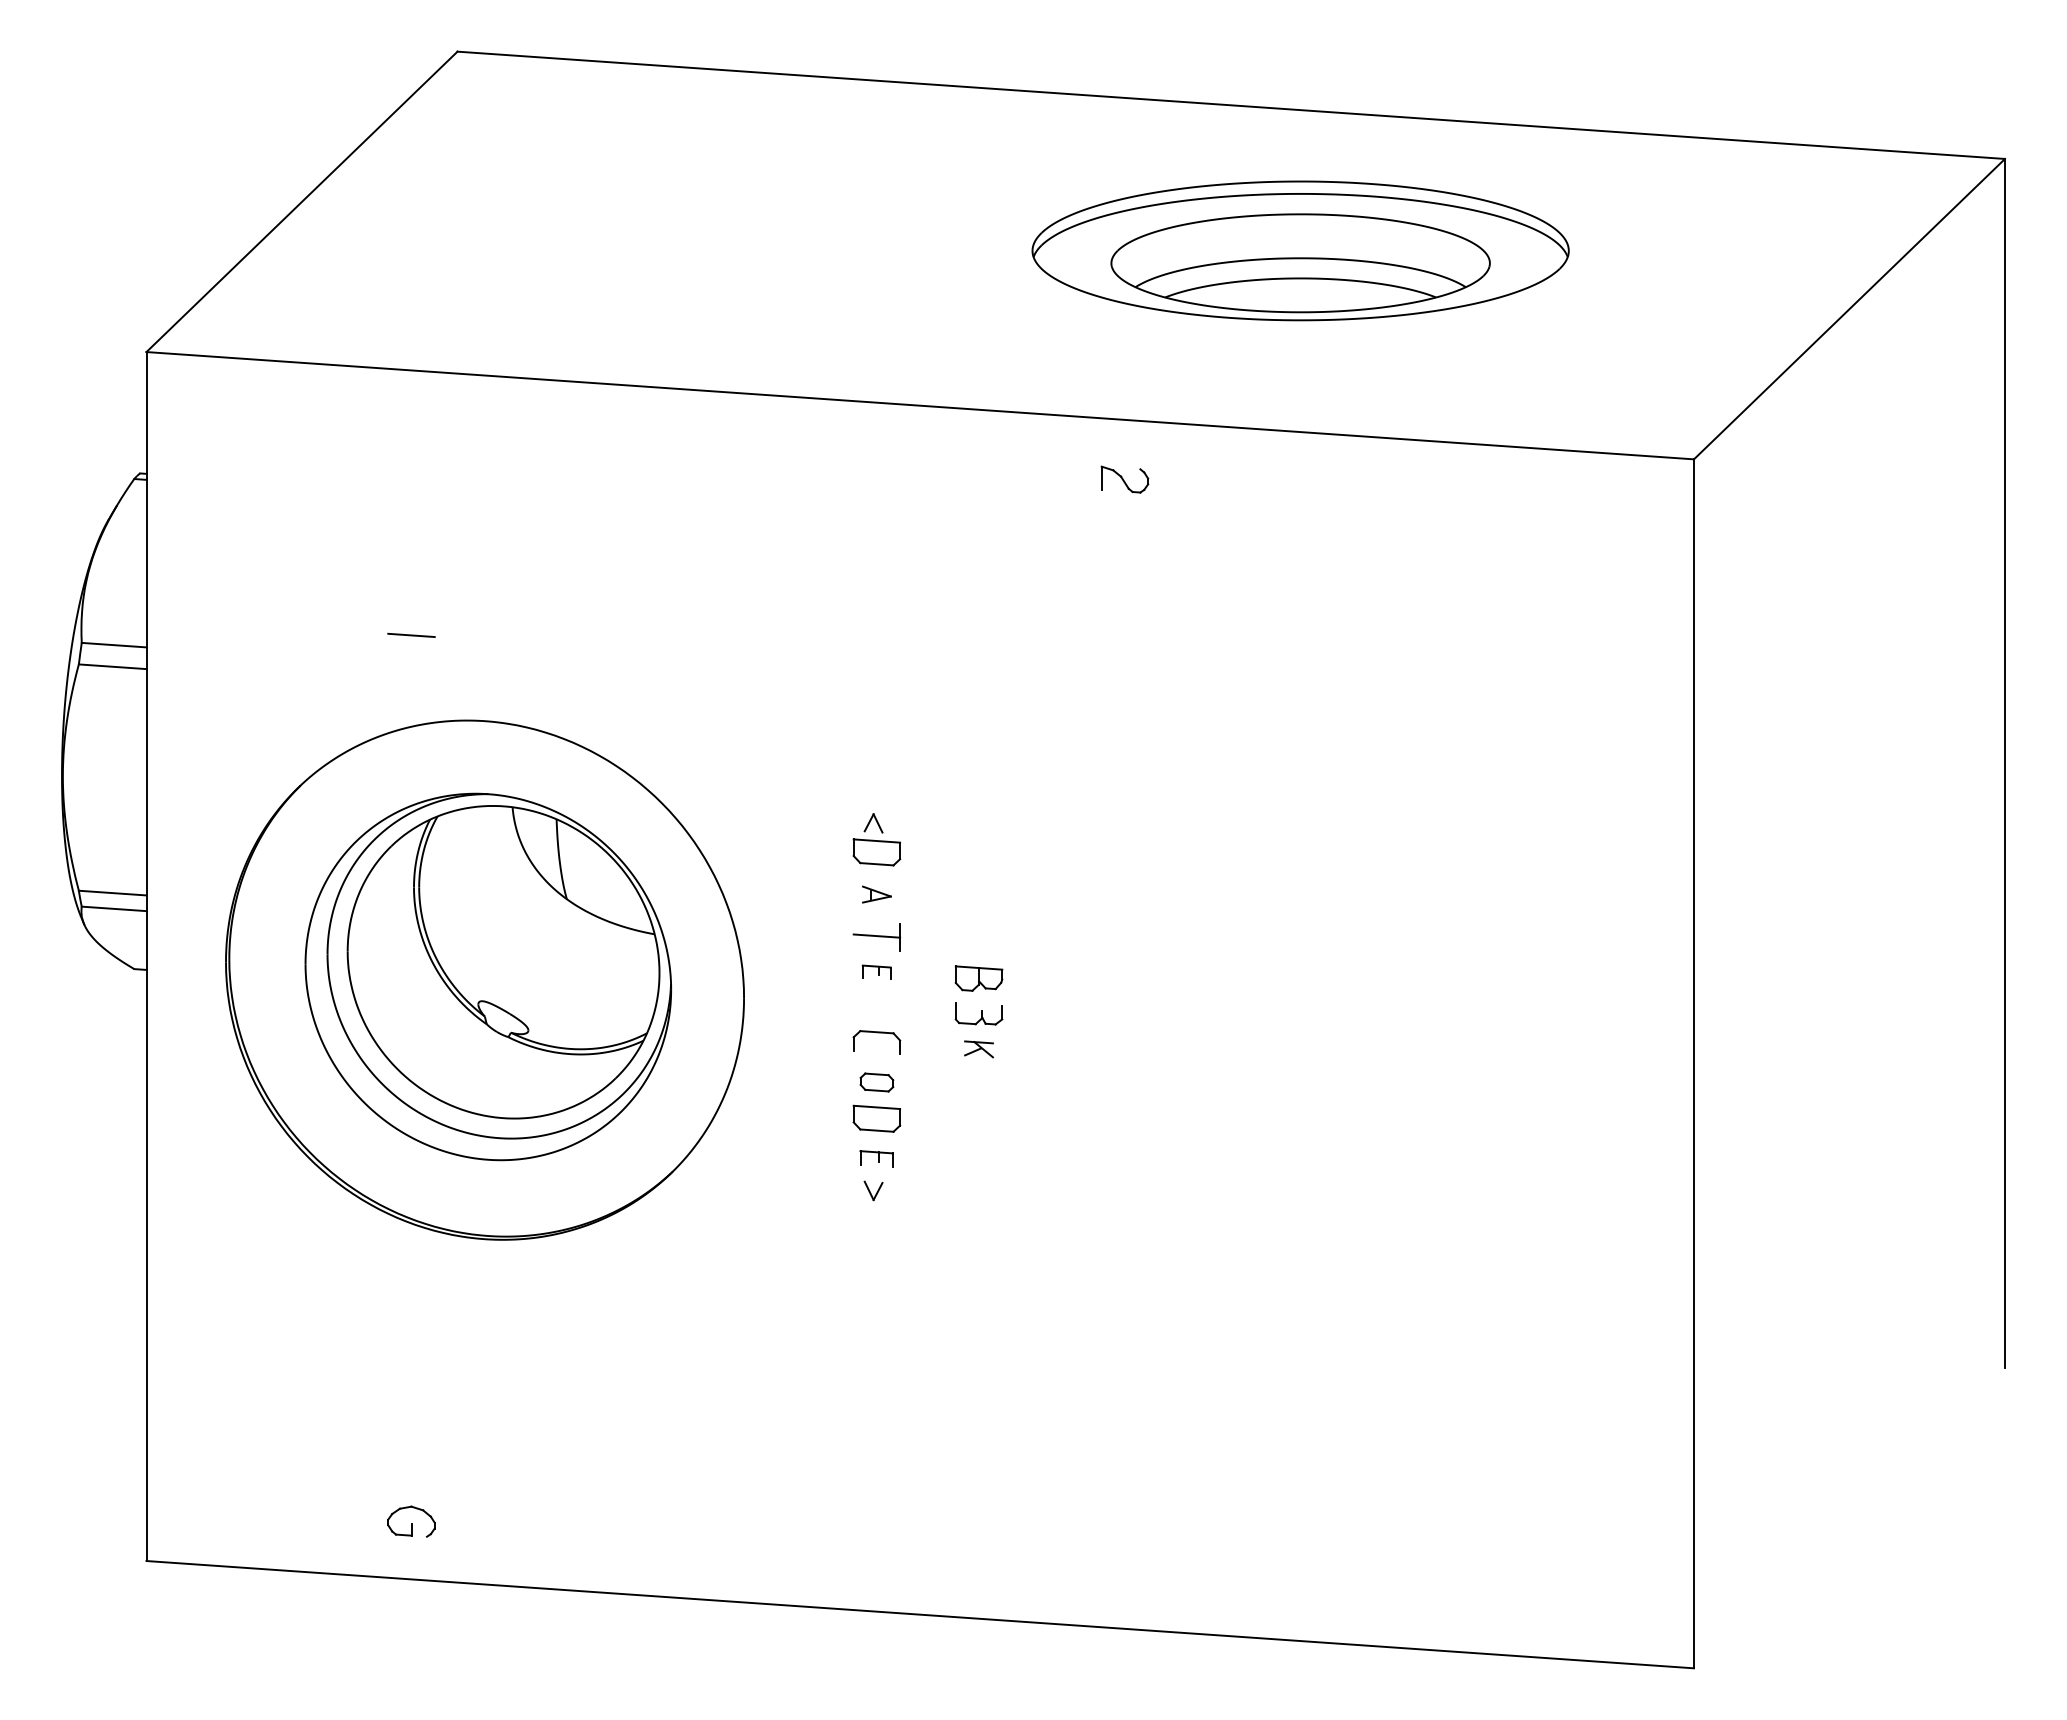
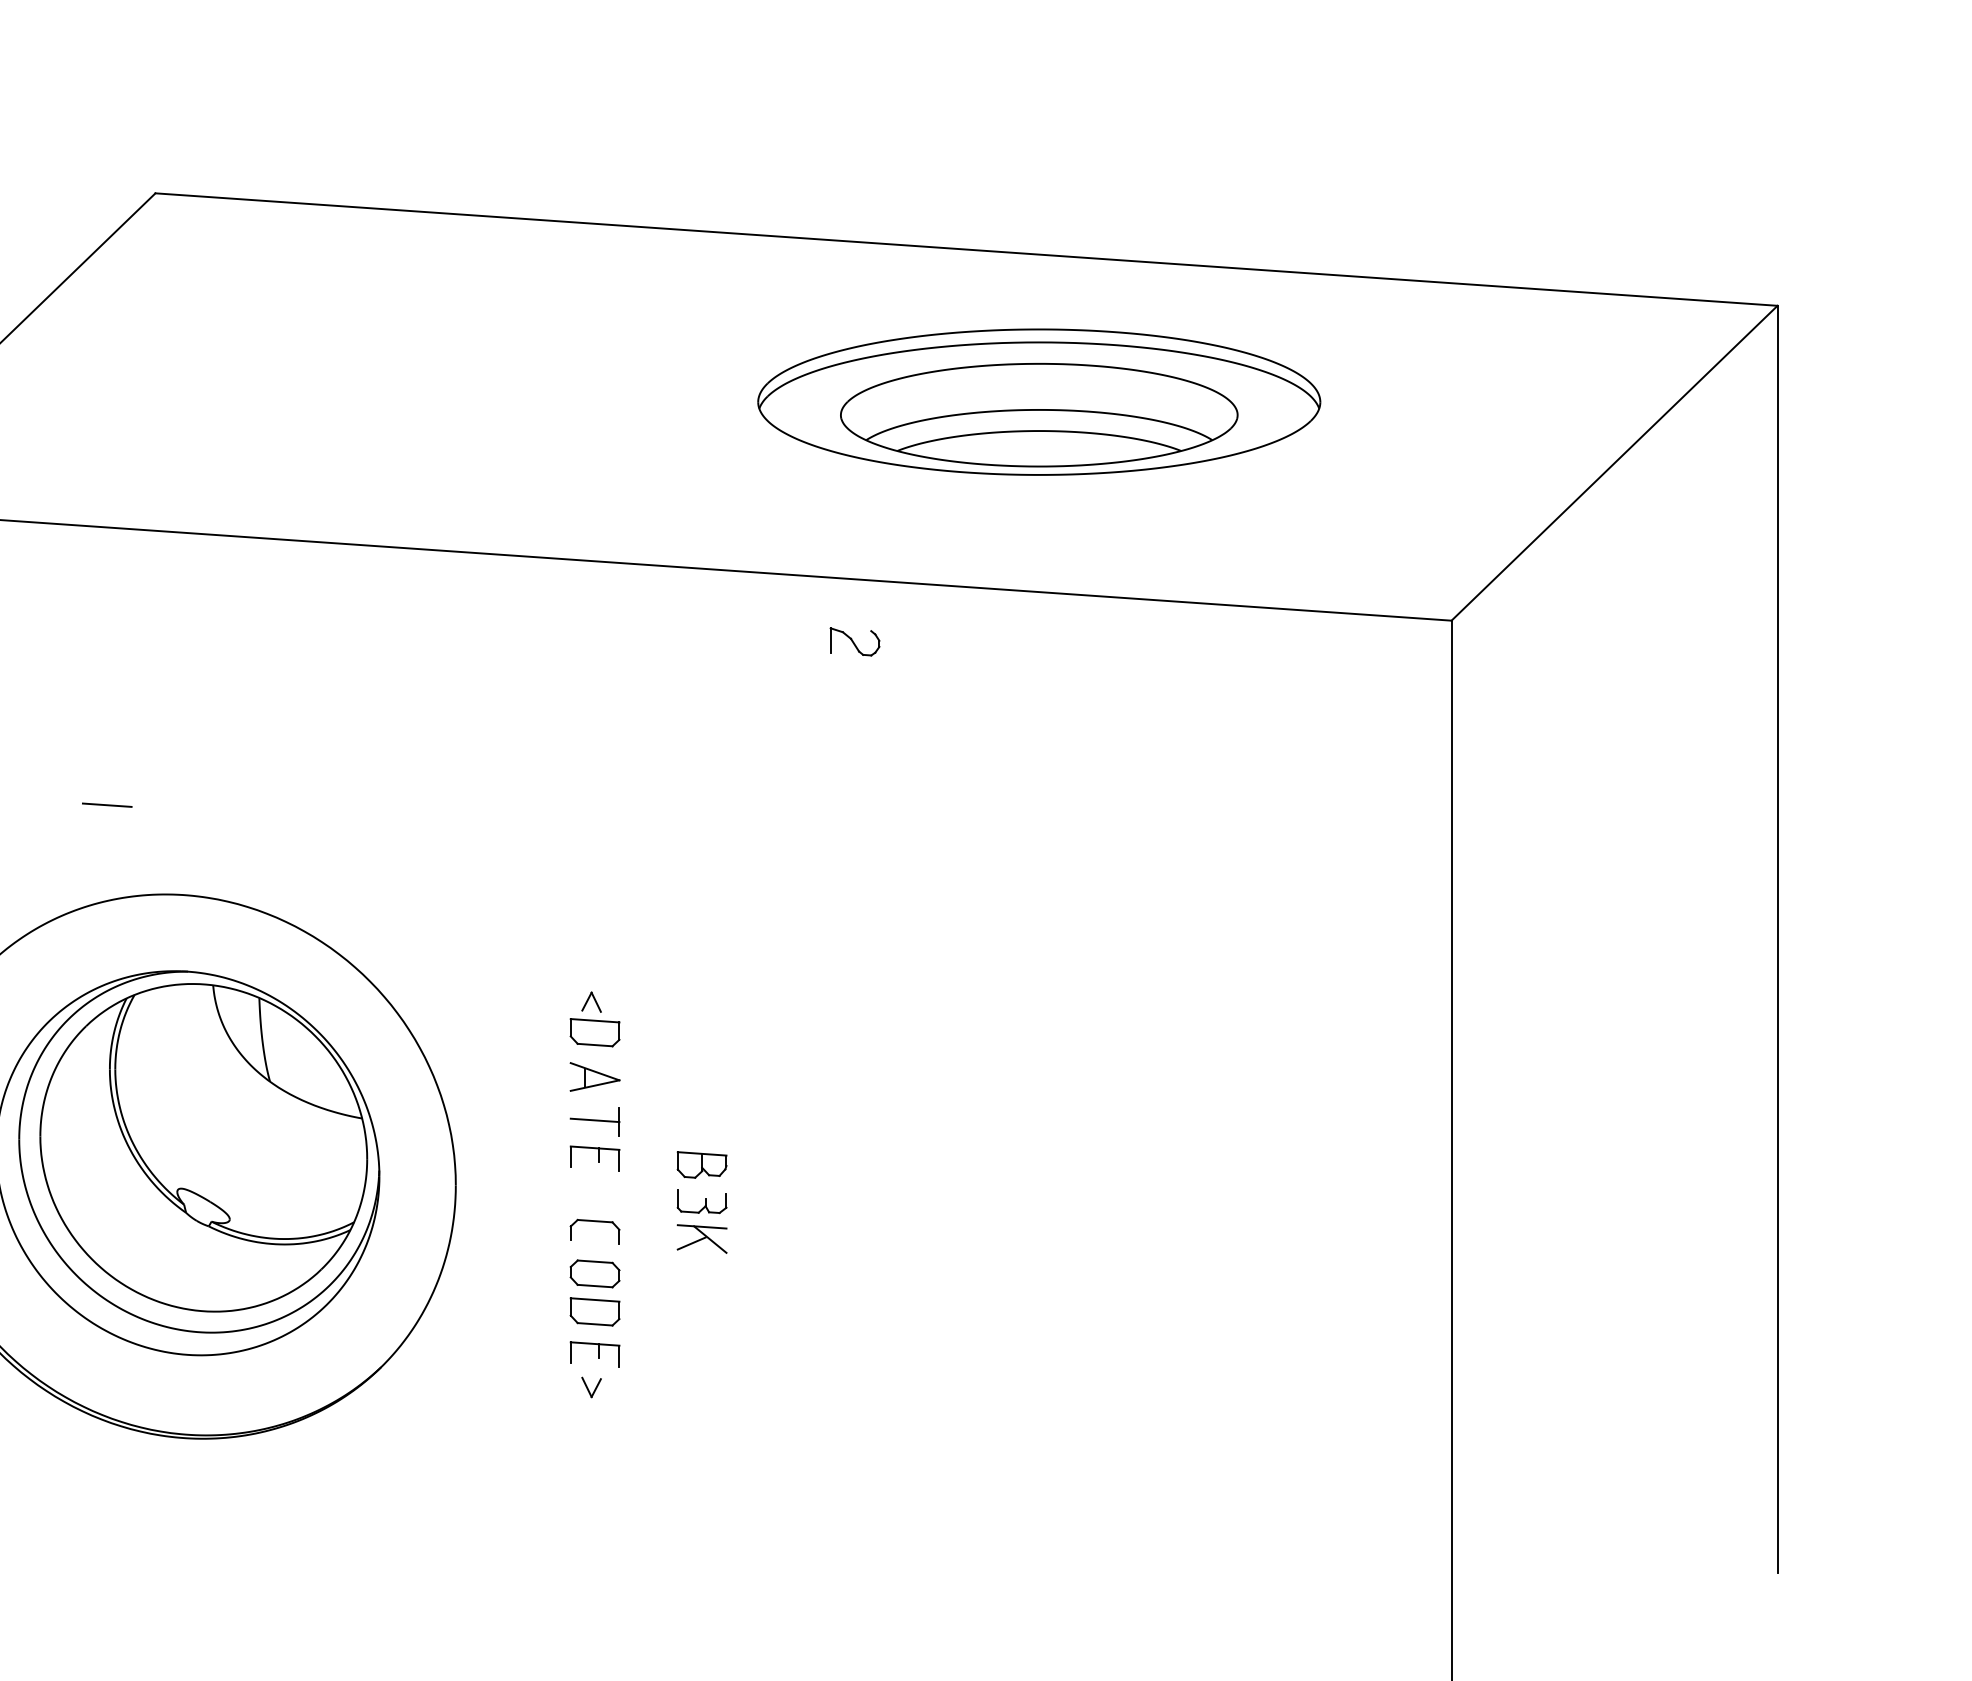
part: (876, 894) -> (594, 1076), size x1.67
part: (876, 972) -> (594, 1158), size x1.67
part: (978, 1049) -> (701, 1239), size x1.67
part: (876, 1082) -> (594, 1273), size x1.43
part: (876, 1158) -> (594, 1353), size x1.43

